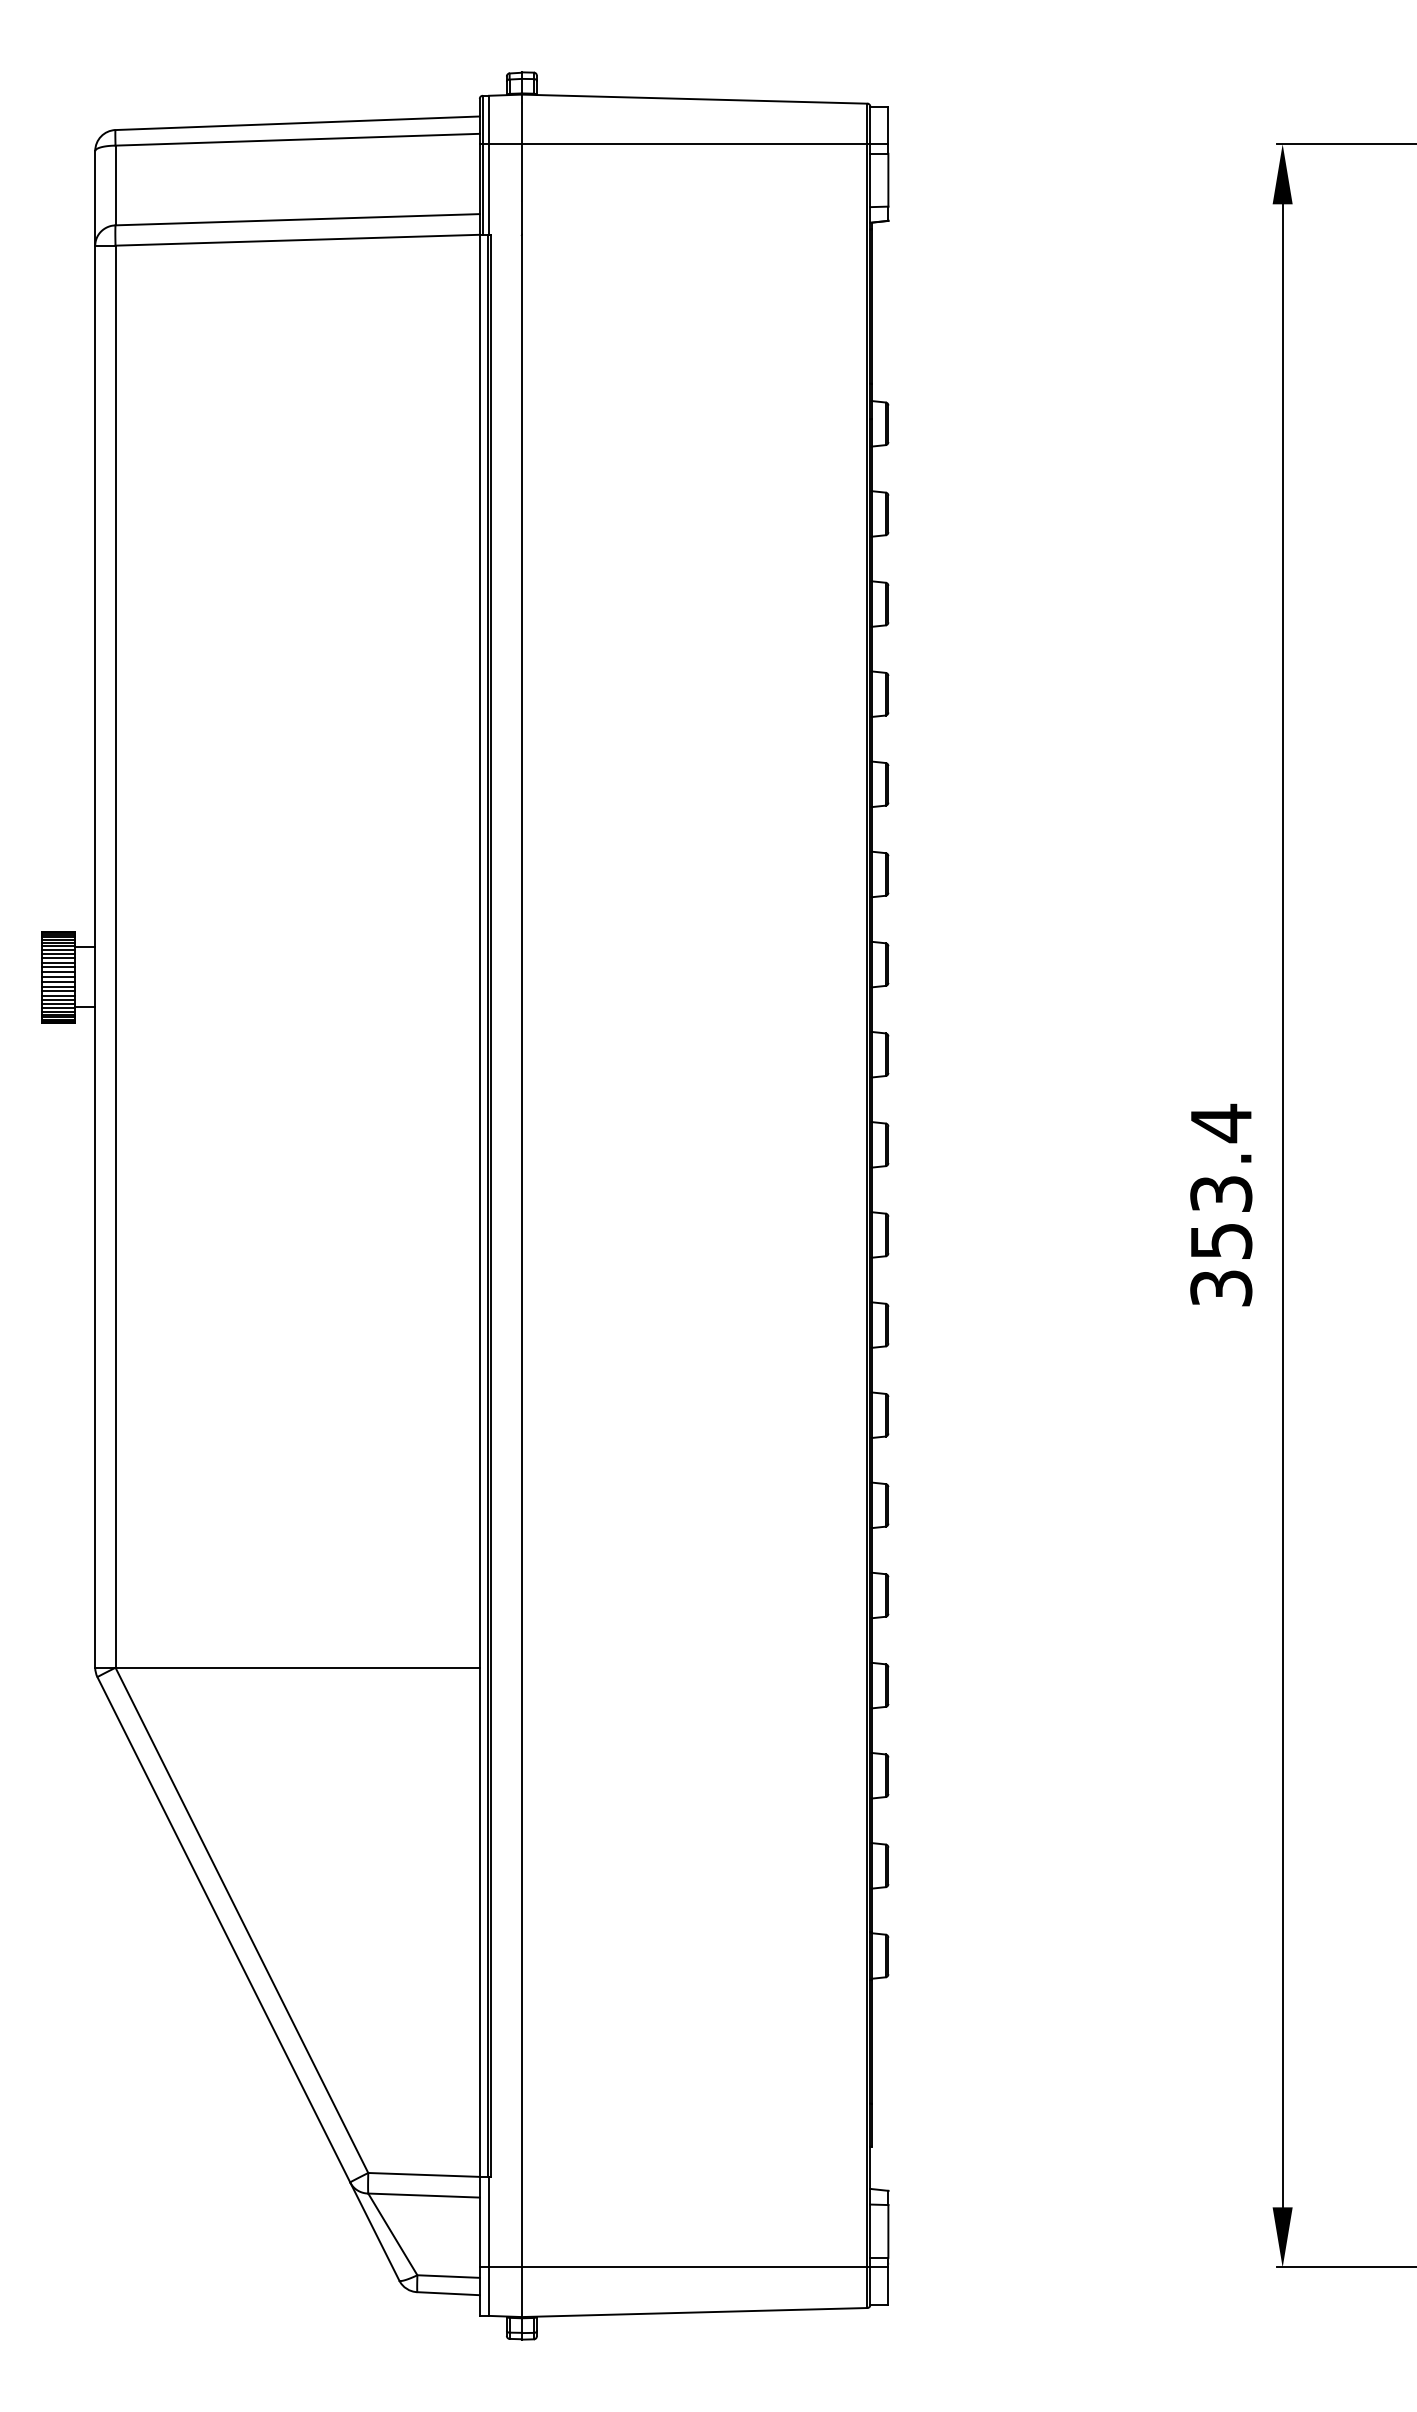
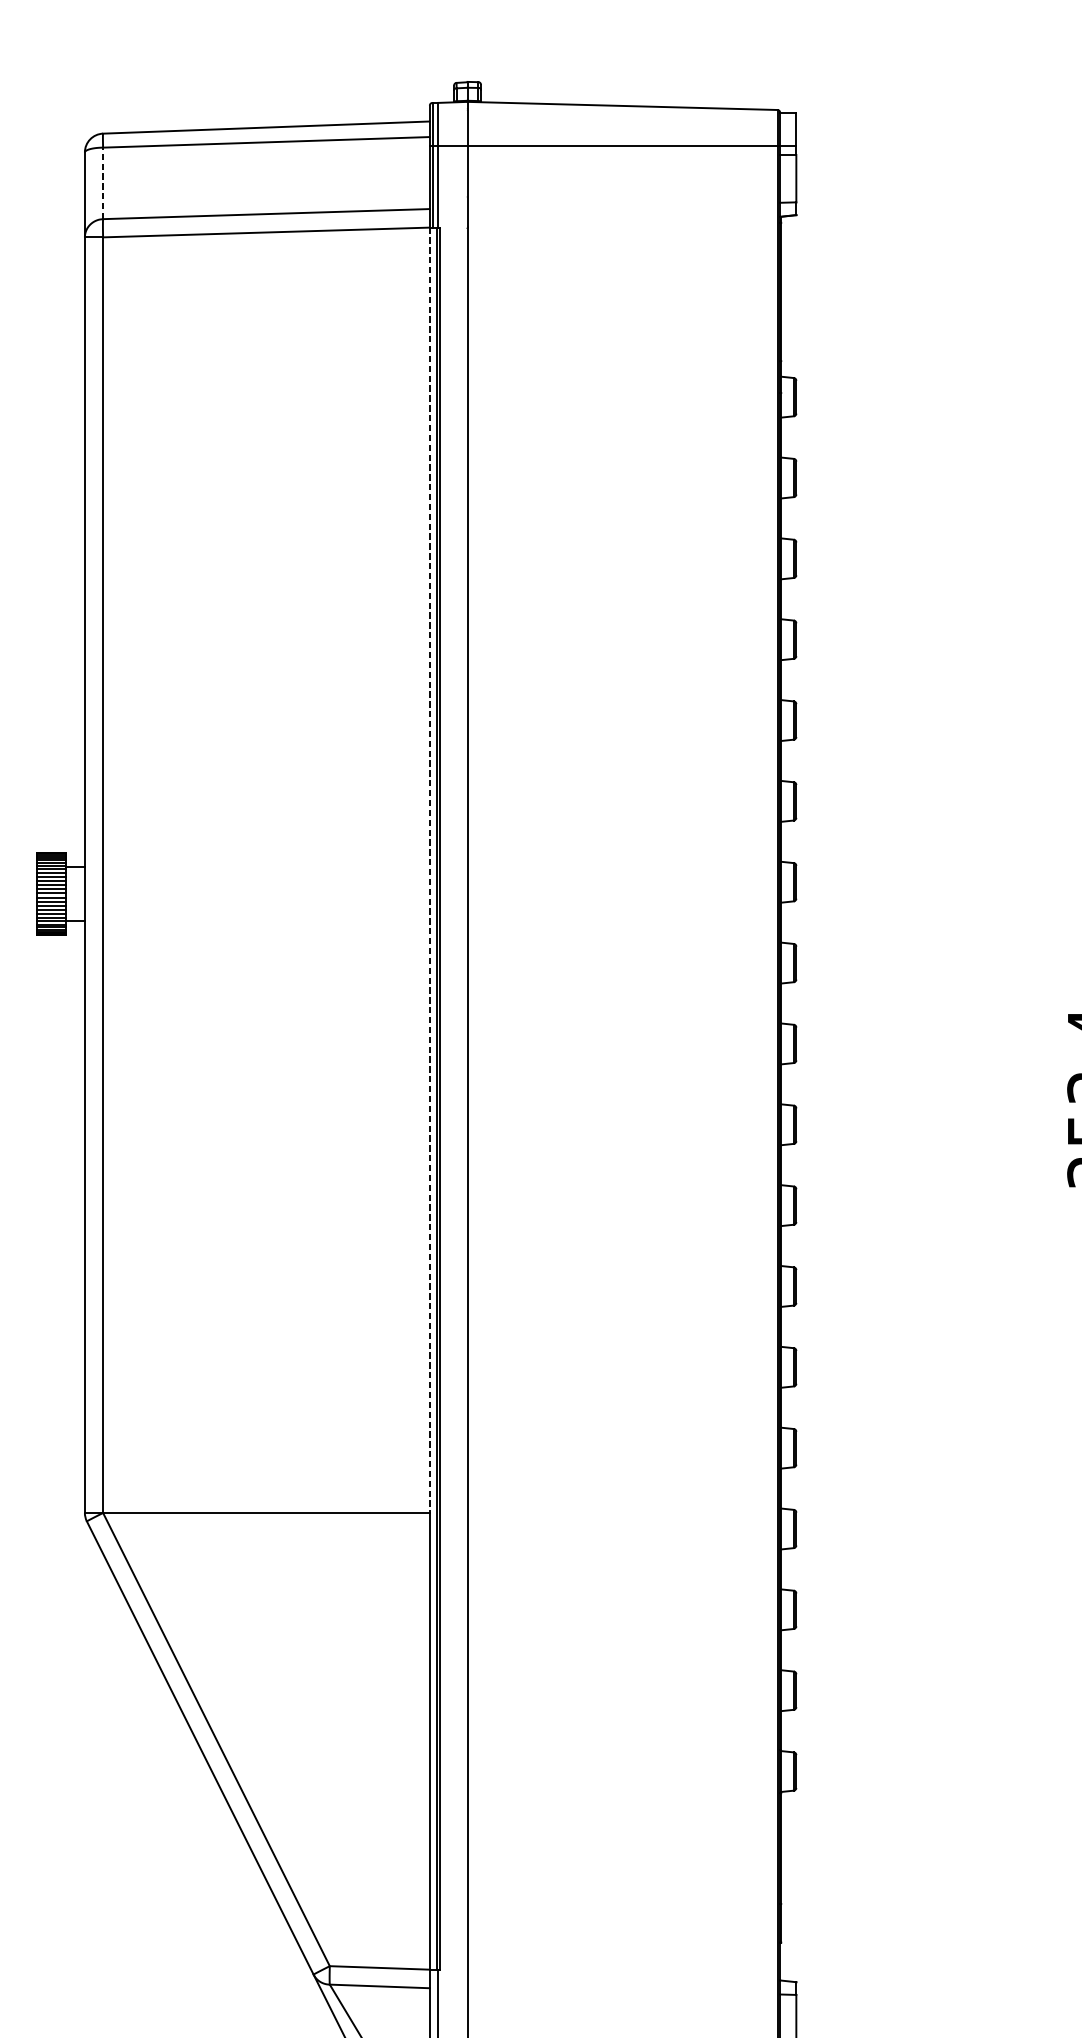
line: (115, 185) -> (103, 183), solid -> dashed
line: (479, 951) -> (429, 870), solid -> dashed

